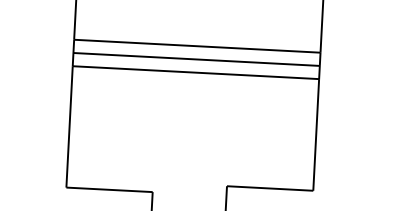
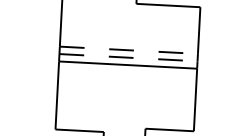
line: (198, 46) -> (129, 50), solid -> dashed
line: (198, 59) -> (129, 57), solid -> dashed

